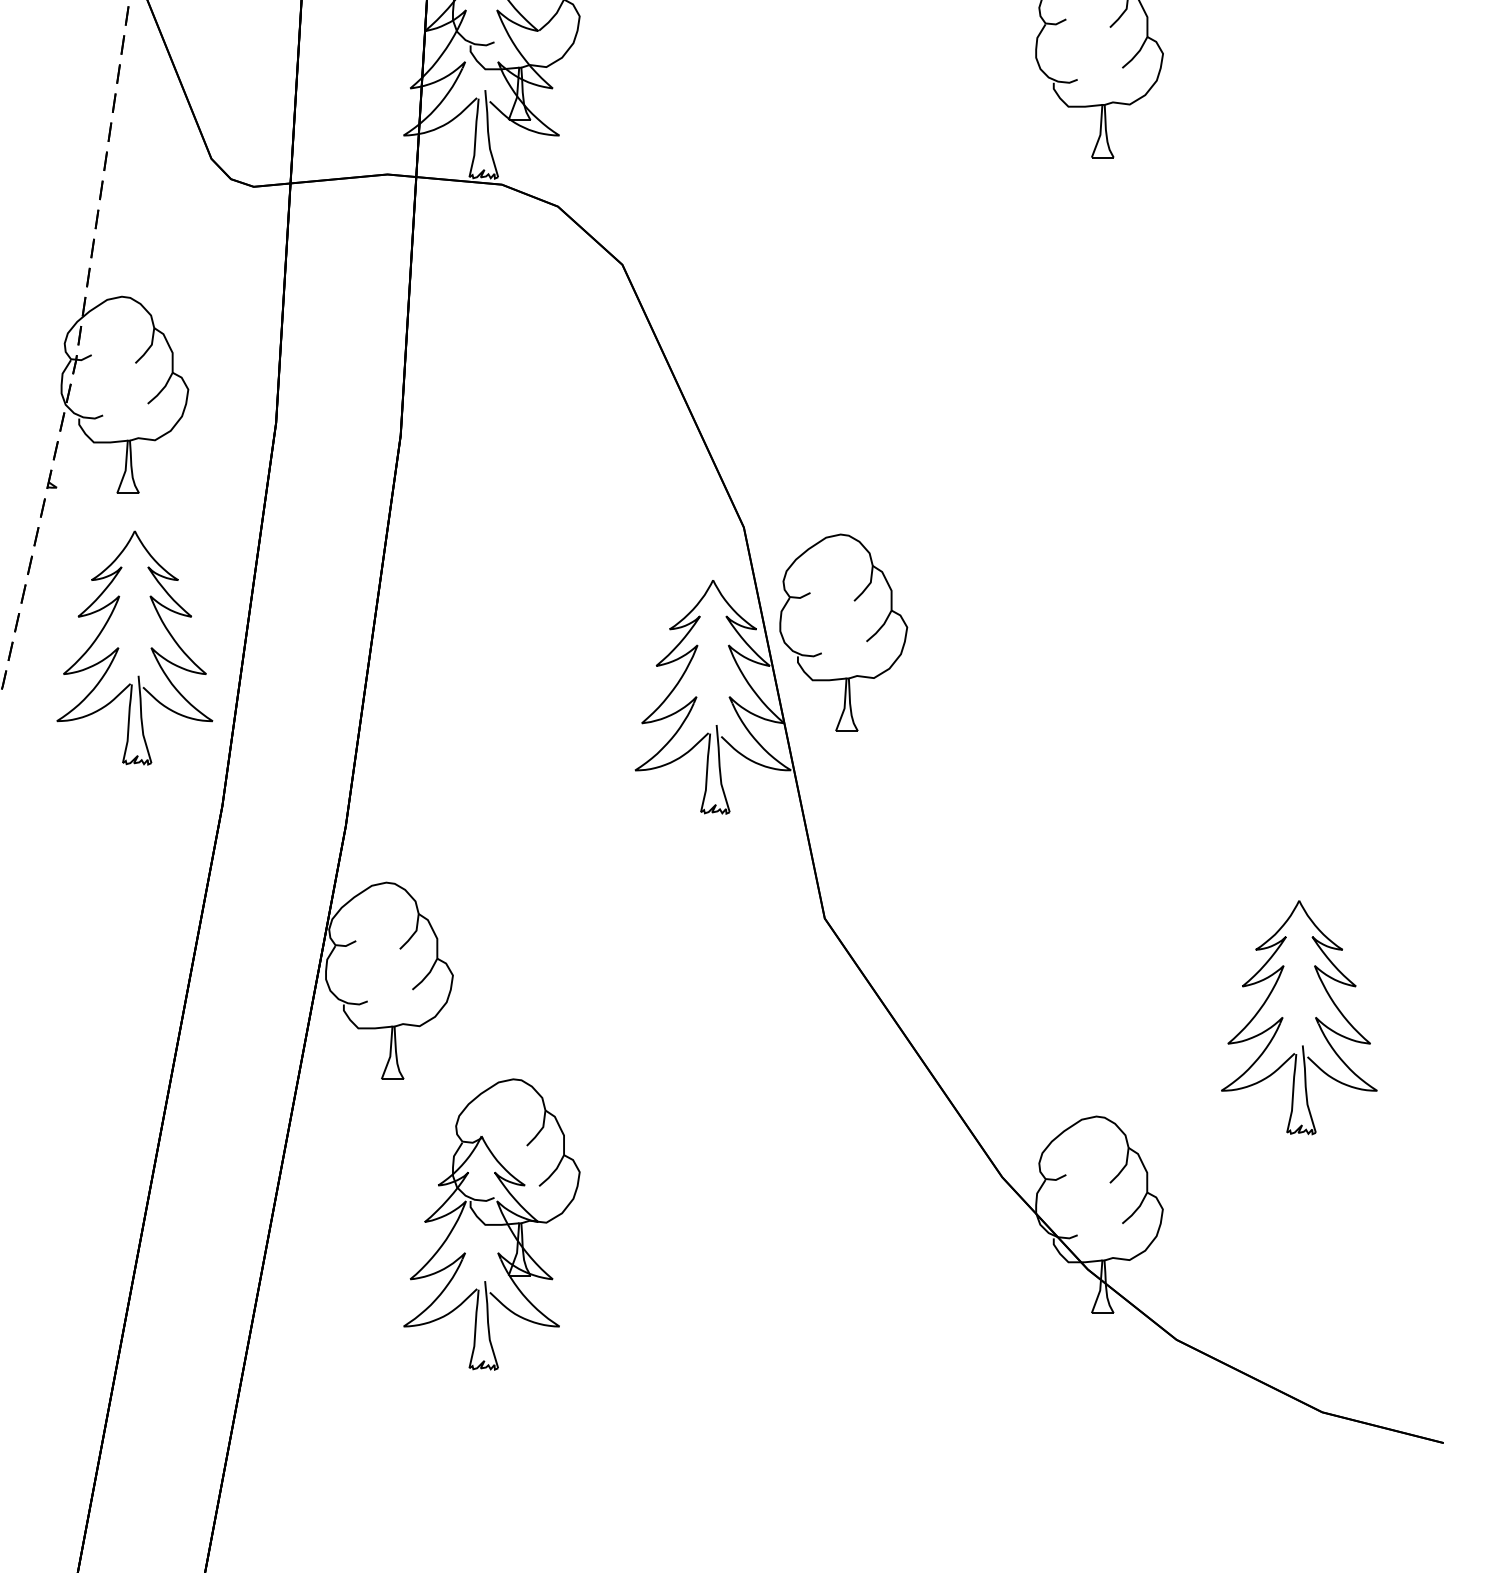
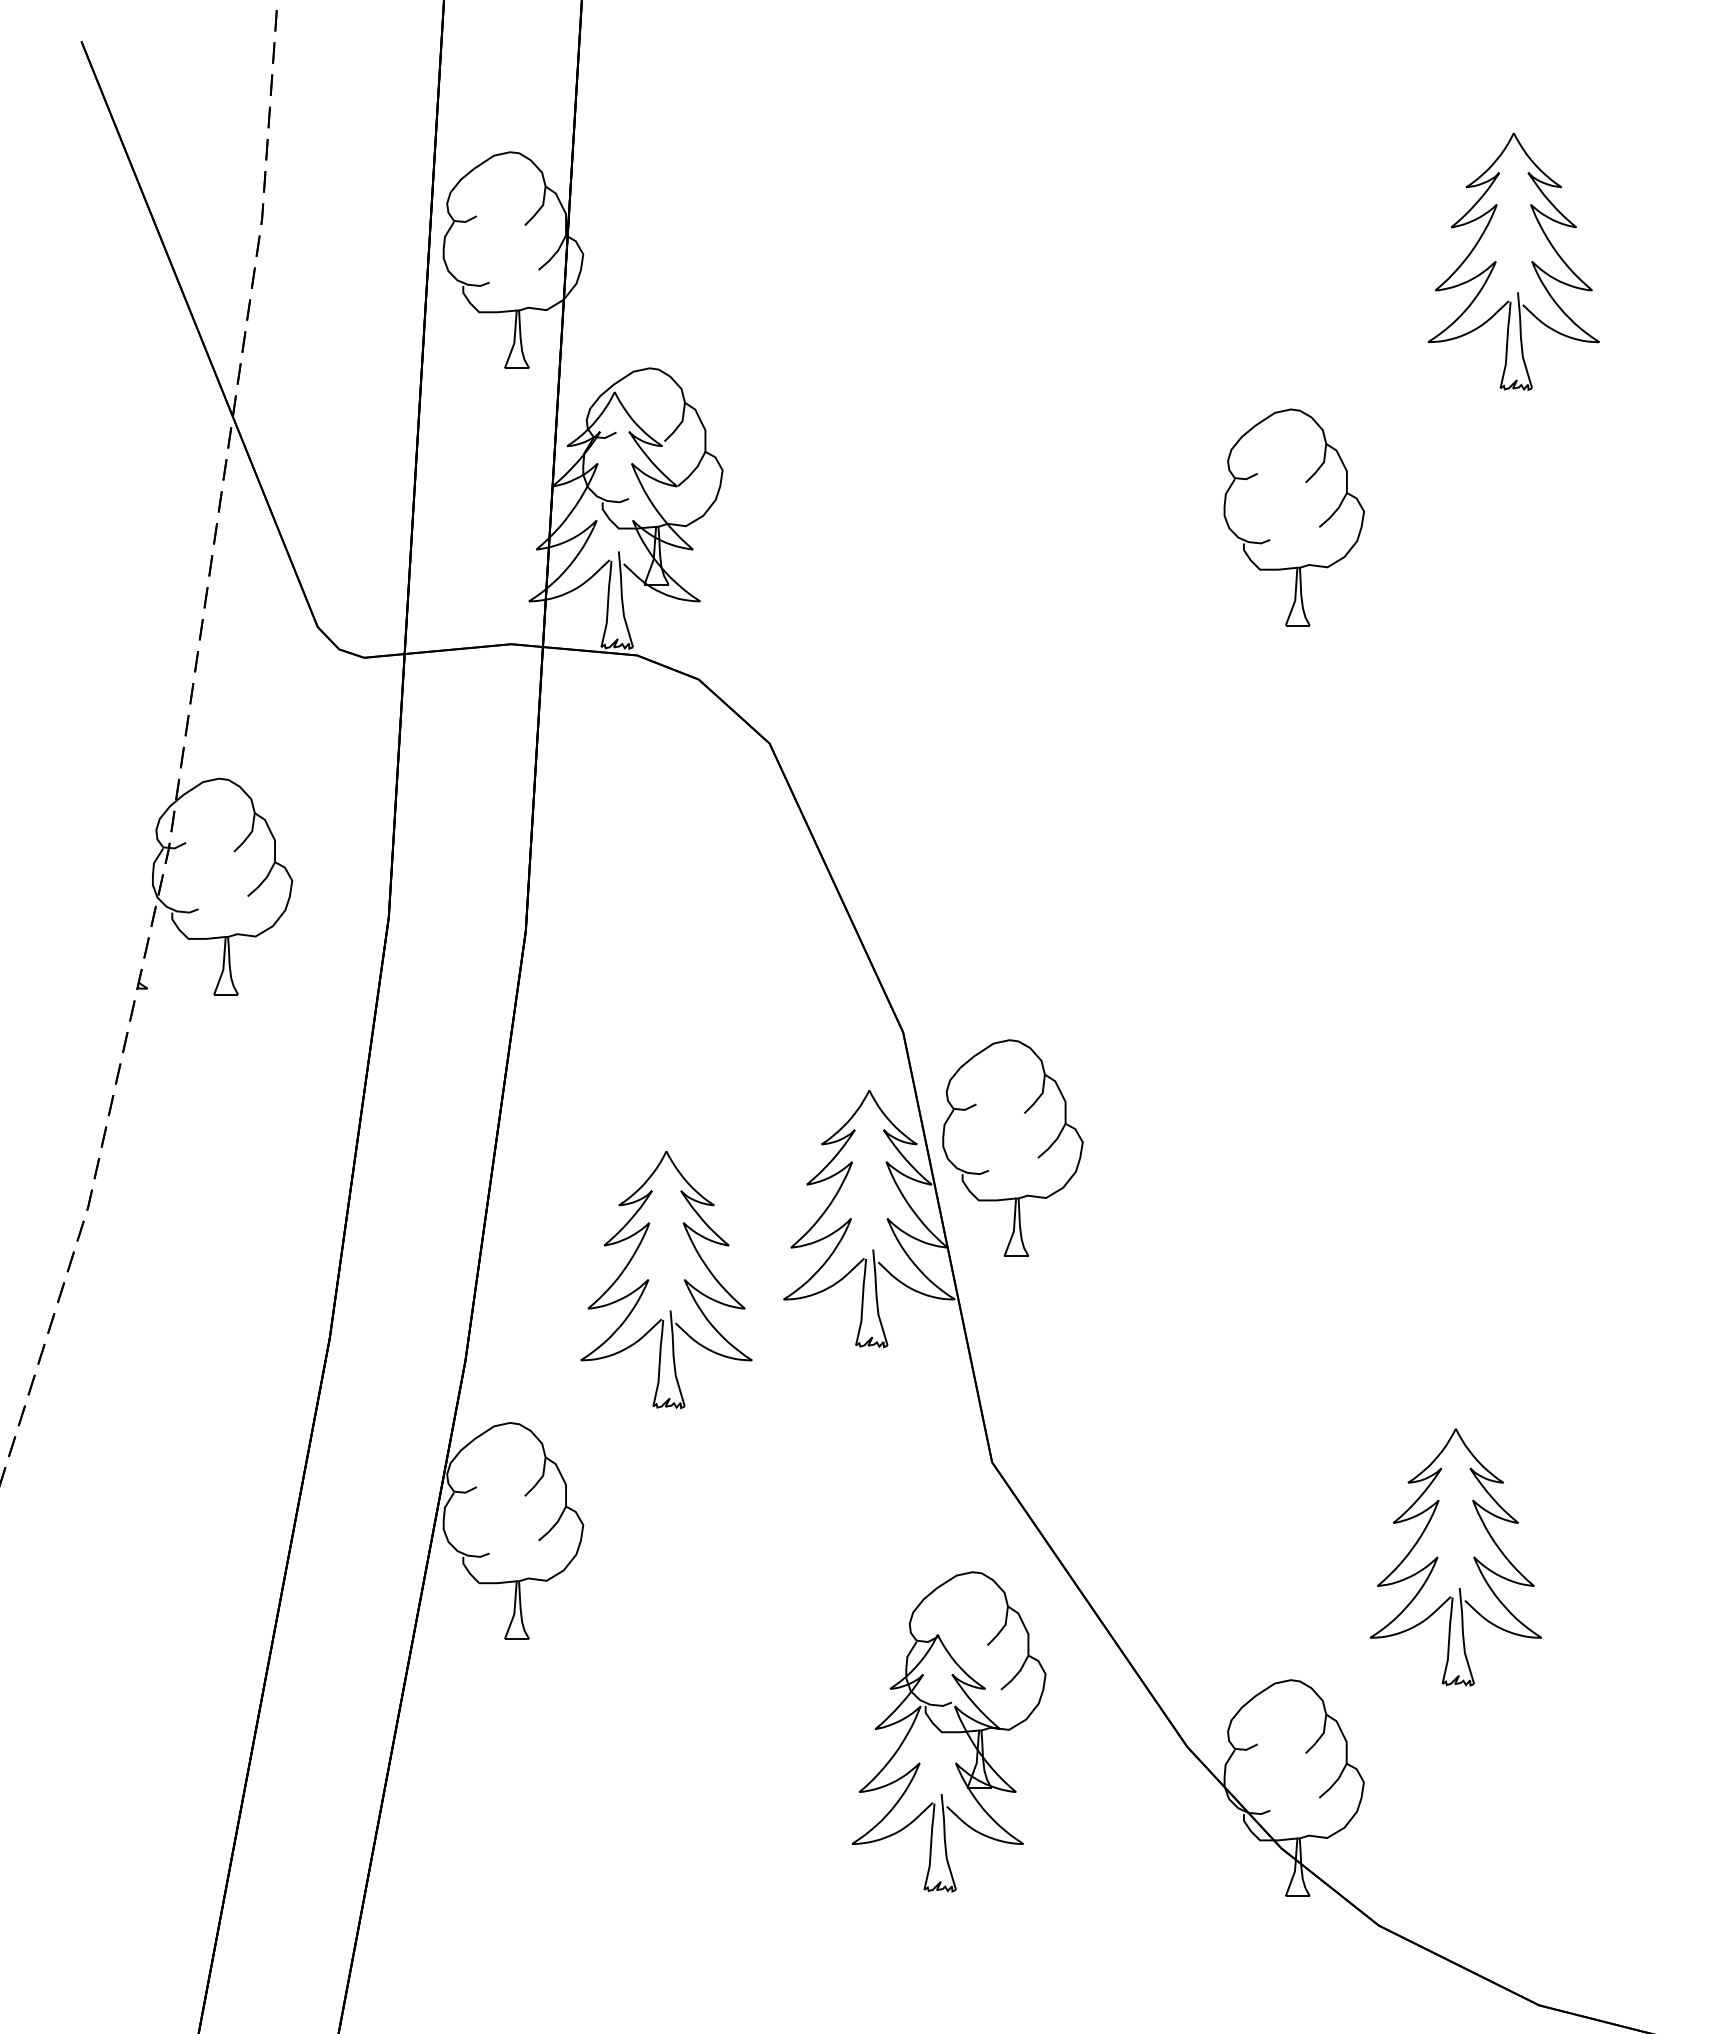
part: (119, 648) -> (649, 1280), moved
part: (1283, 1017) -> (1438, 1557), moved
part: (491, 1224) -> (948, 1731), moved

